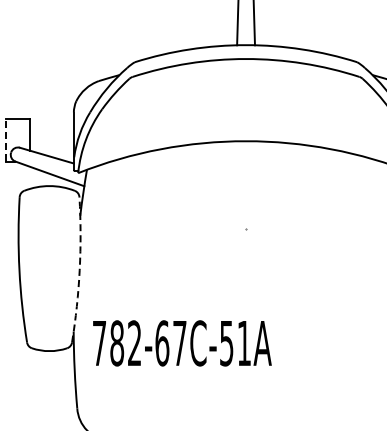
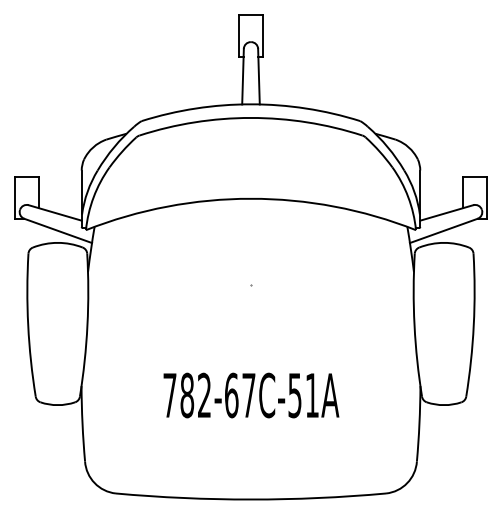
line: (5, 139) -> (14, 197), dashed -> solid
arc: (79, 270) -> (87, 325), dashed -> solid
text: (182, 343) -> (251, 395), moved

